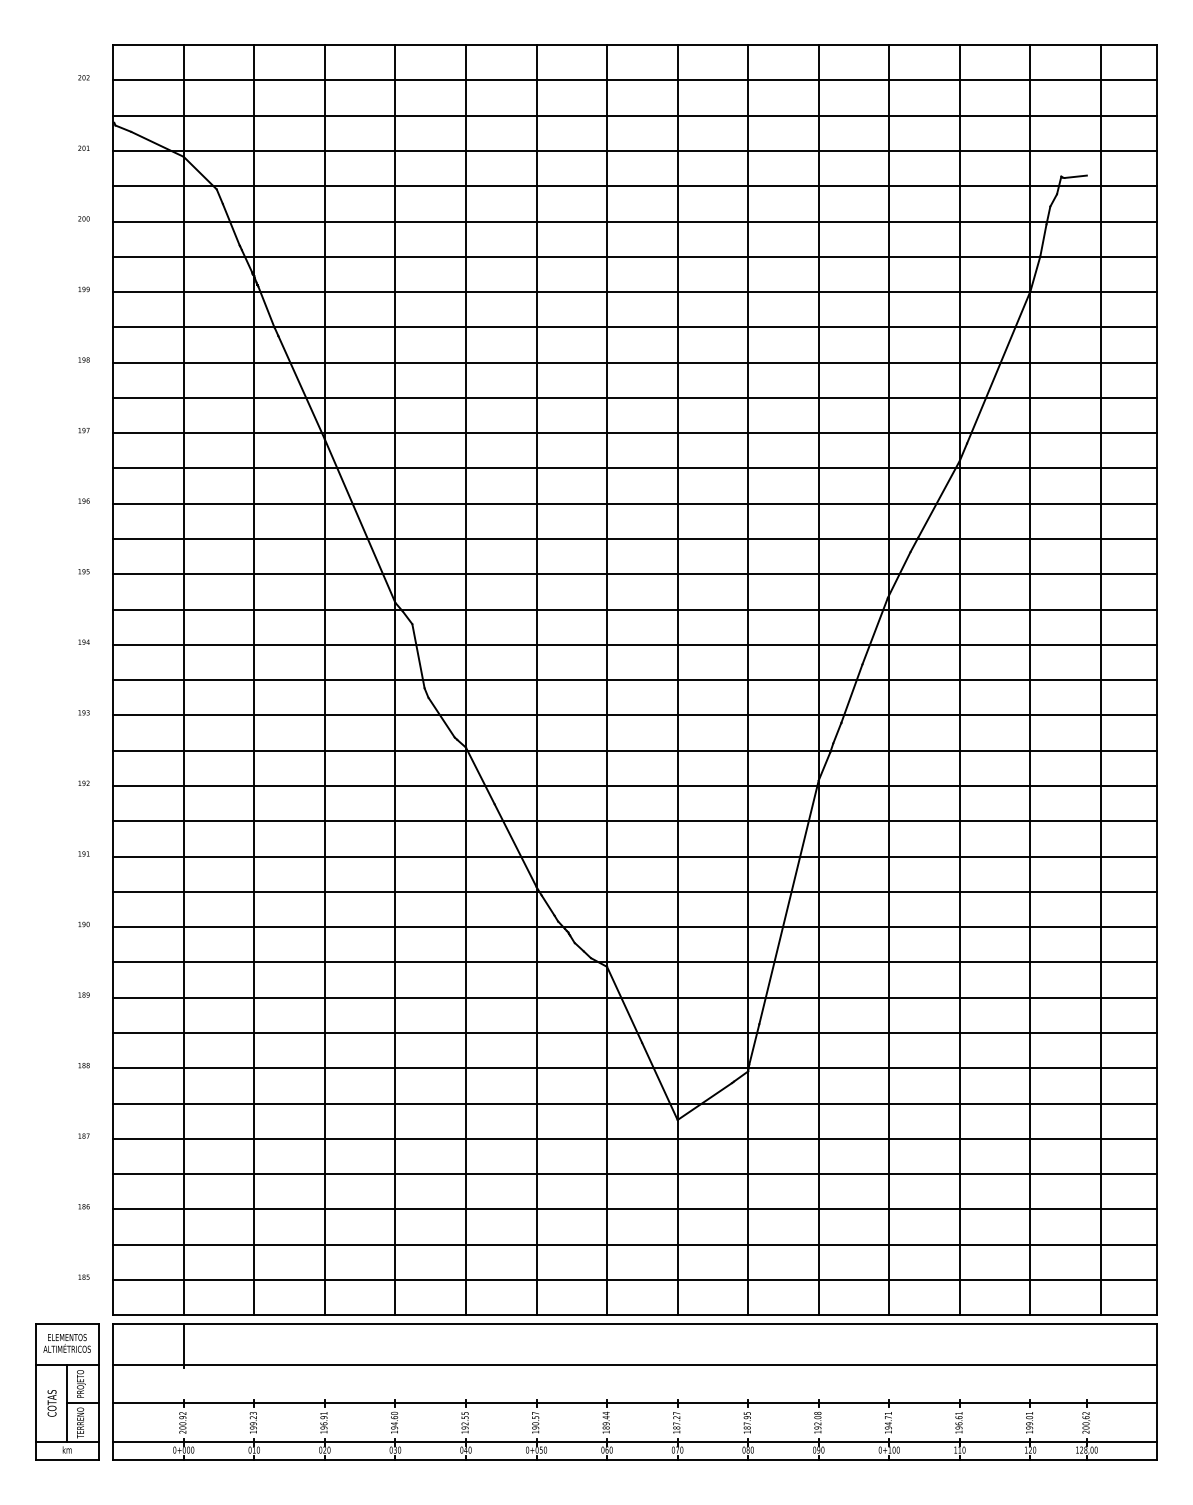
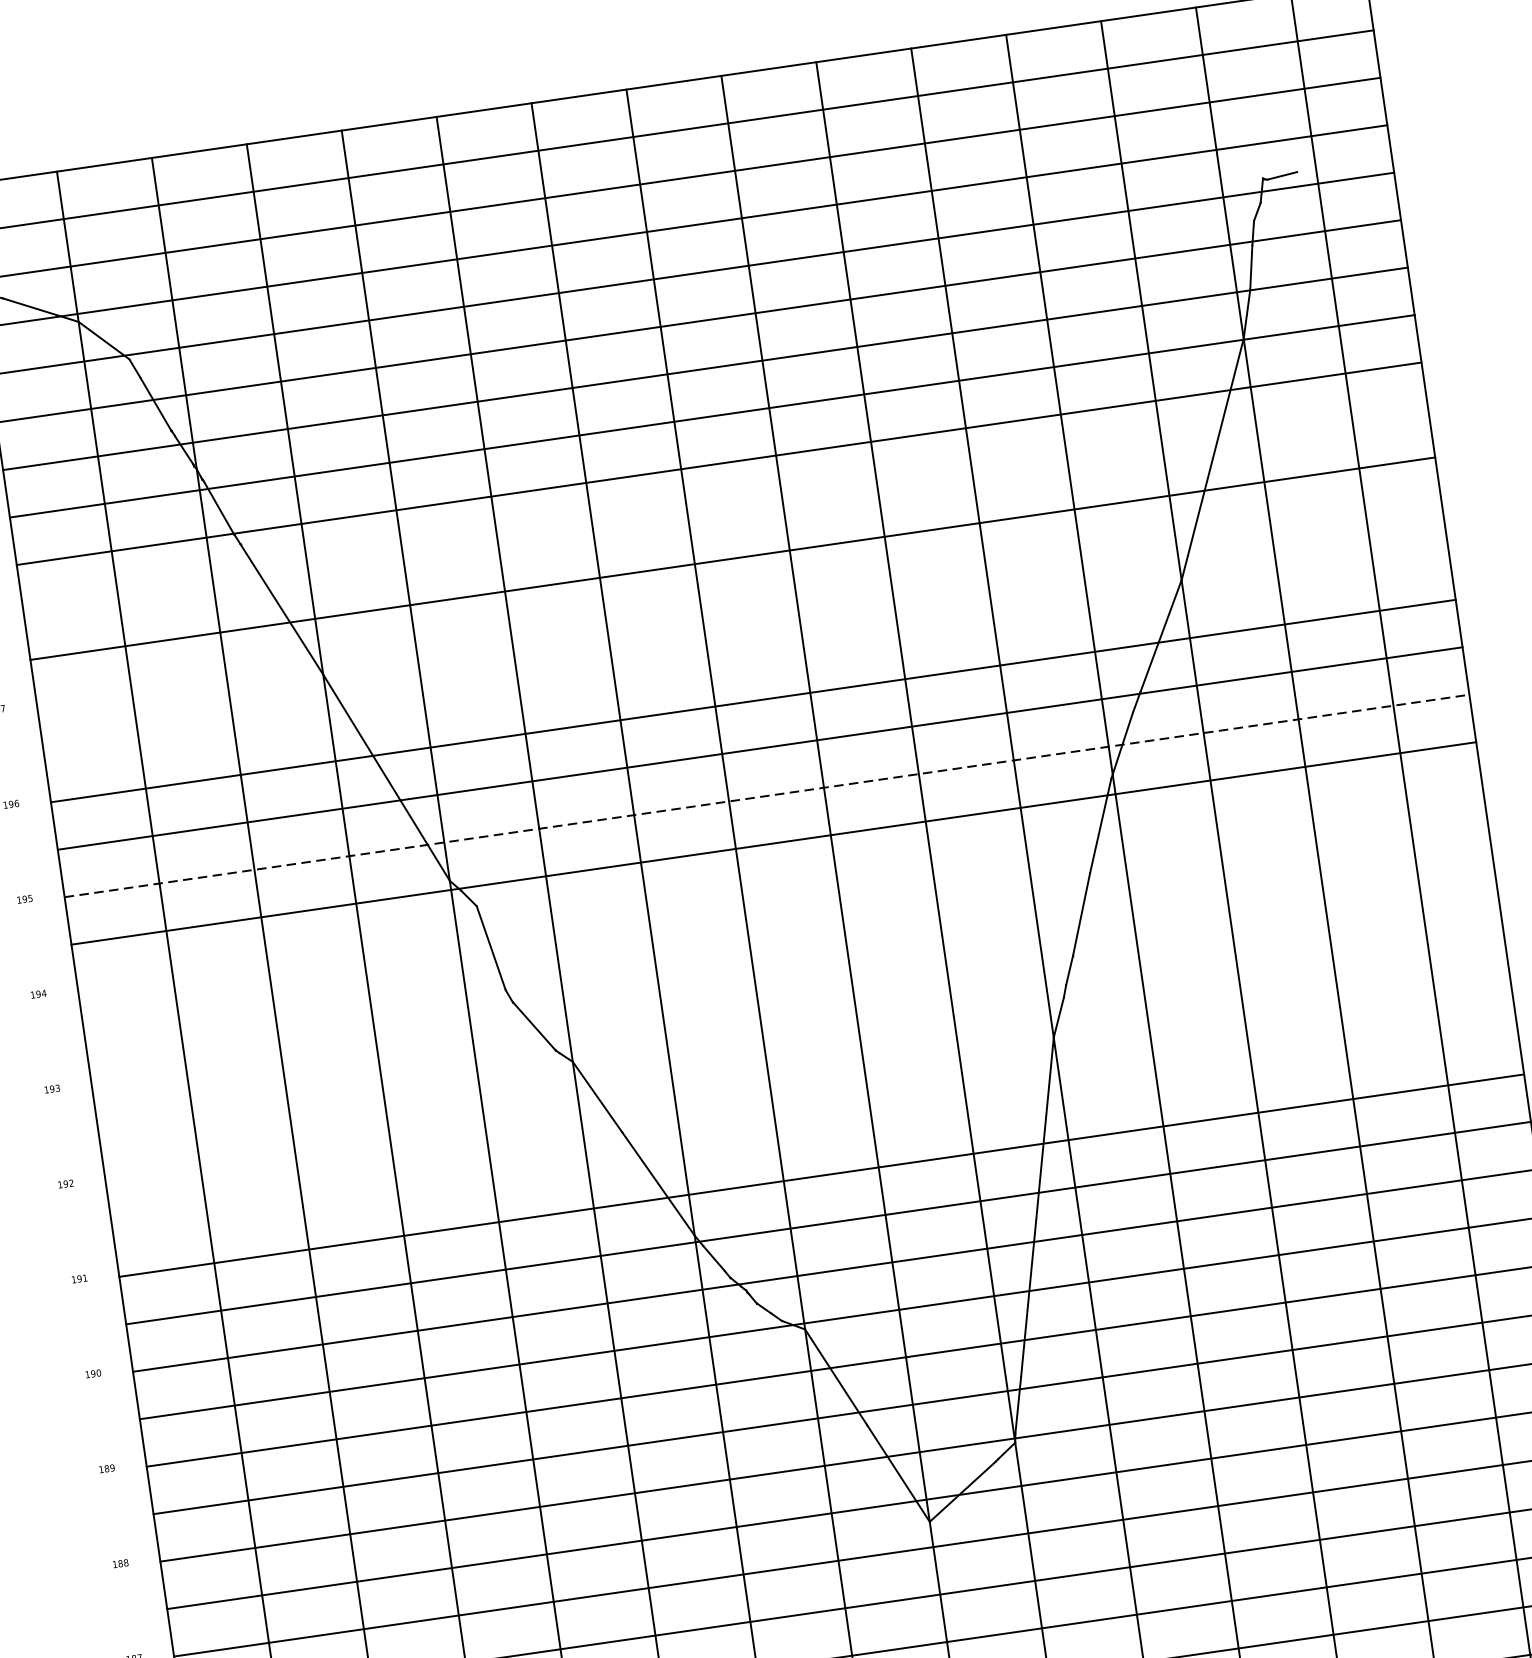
line: (635, 362) -> (726, 510), removed
line: (635, 433) -> (739, 606), removed
line: (635, 468) -> (746, 653), removed
line: (635, 574) -> (767, 796), solid -> dashed
line: (635, 644) -> (780, 890), removed
line: (635, 680) -> (787, 938), removed
line: (635, 715) -> (794, 985), removed
line: (635, 750) -> (801, 1032), removed
line: (635, 786) -> (808, 1081), removed
line: (635, 821) -> (815, 1128), removed

